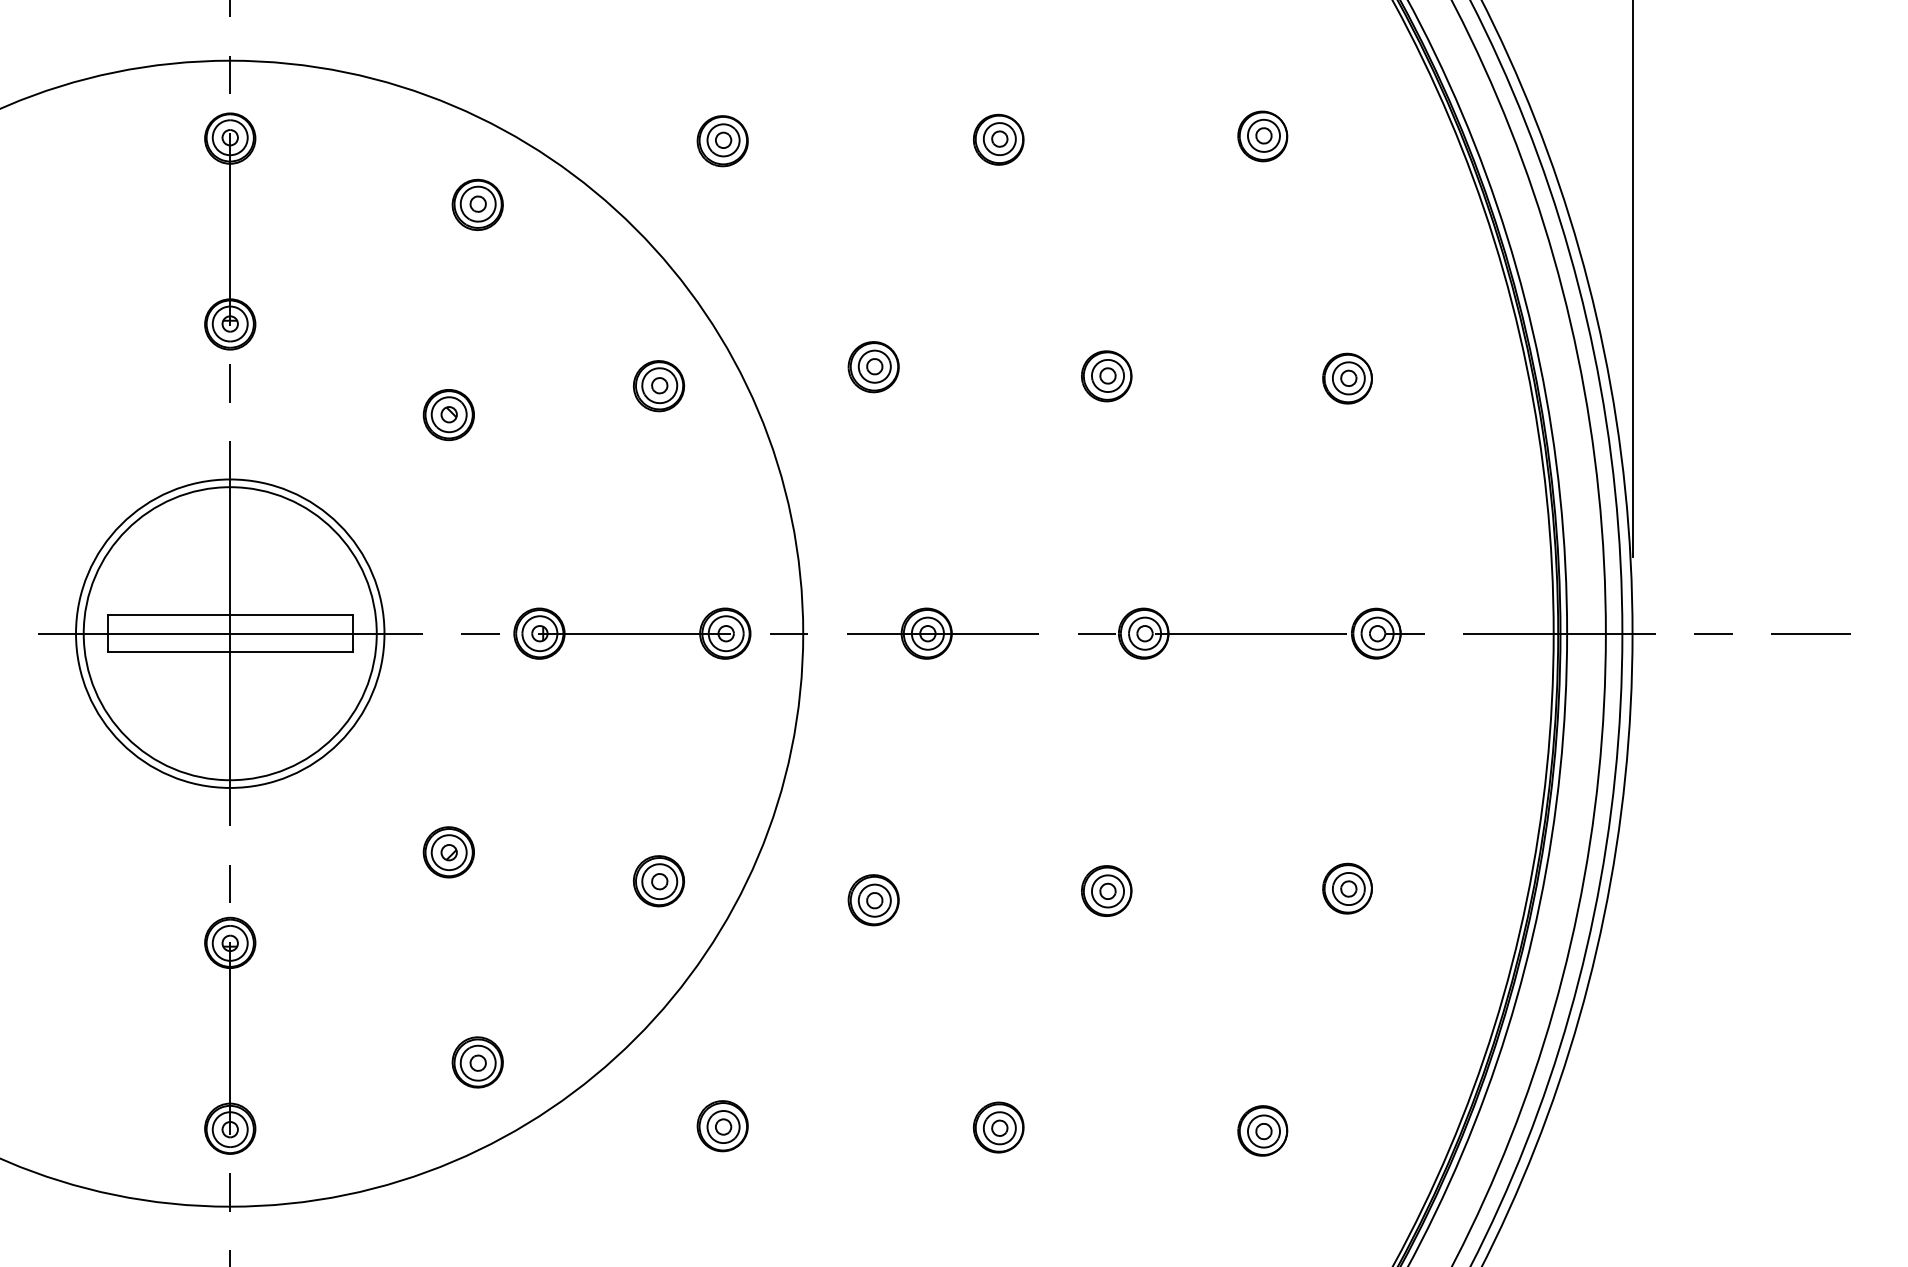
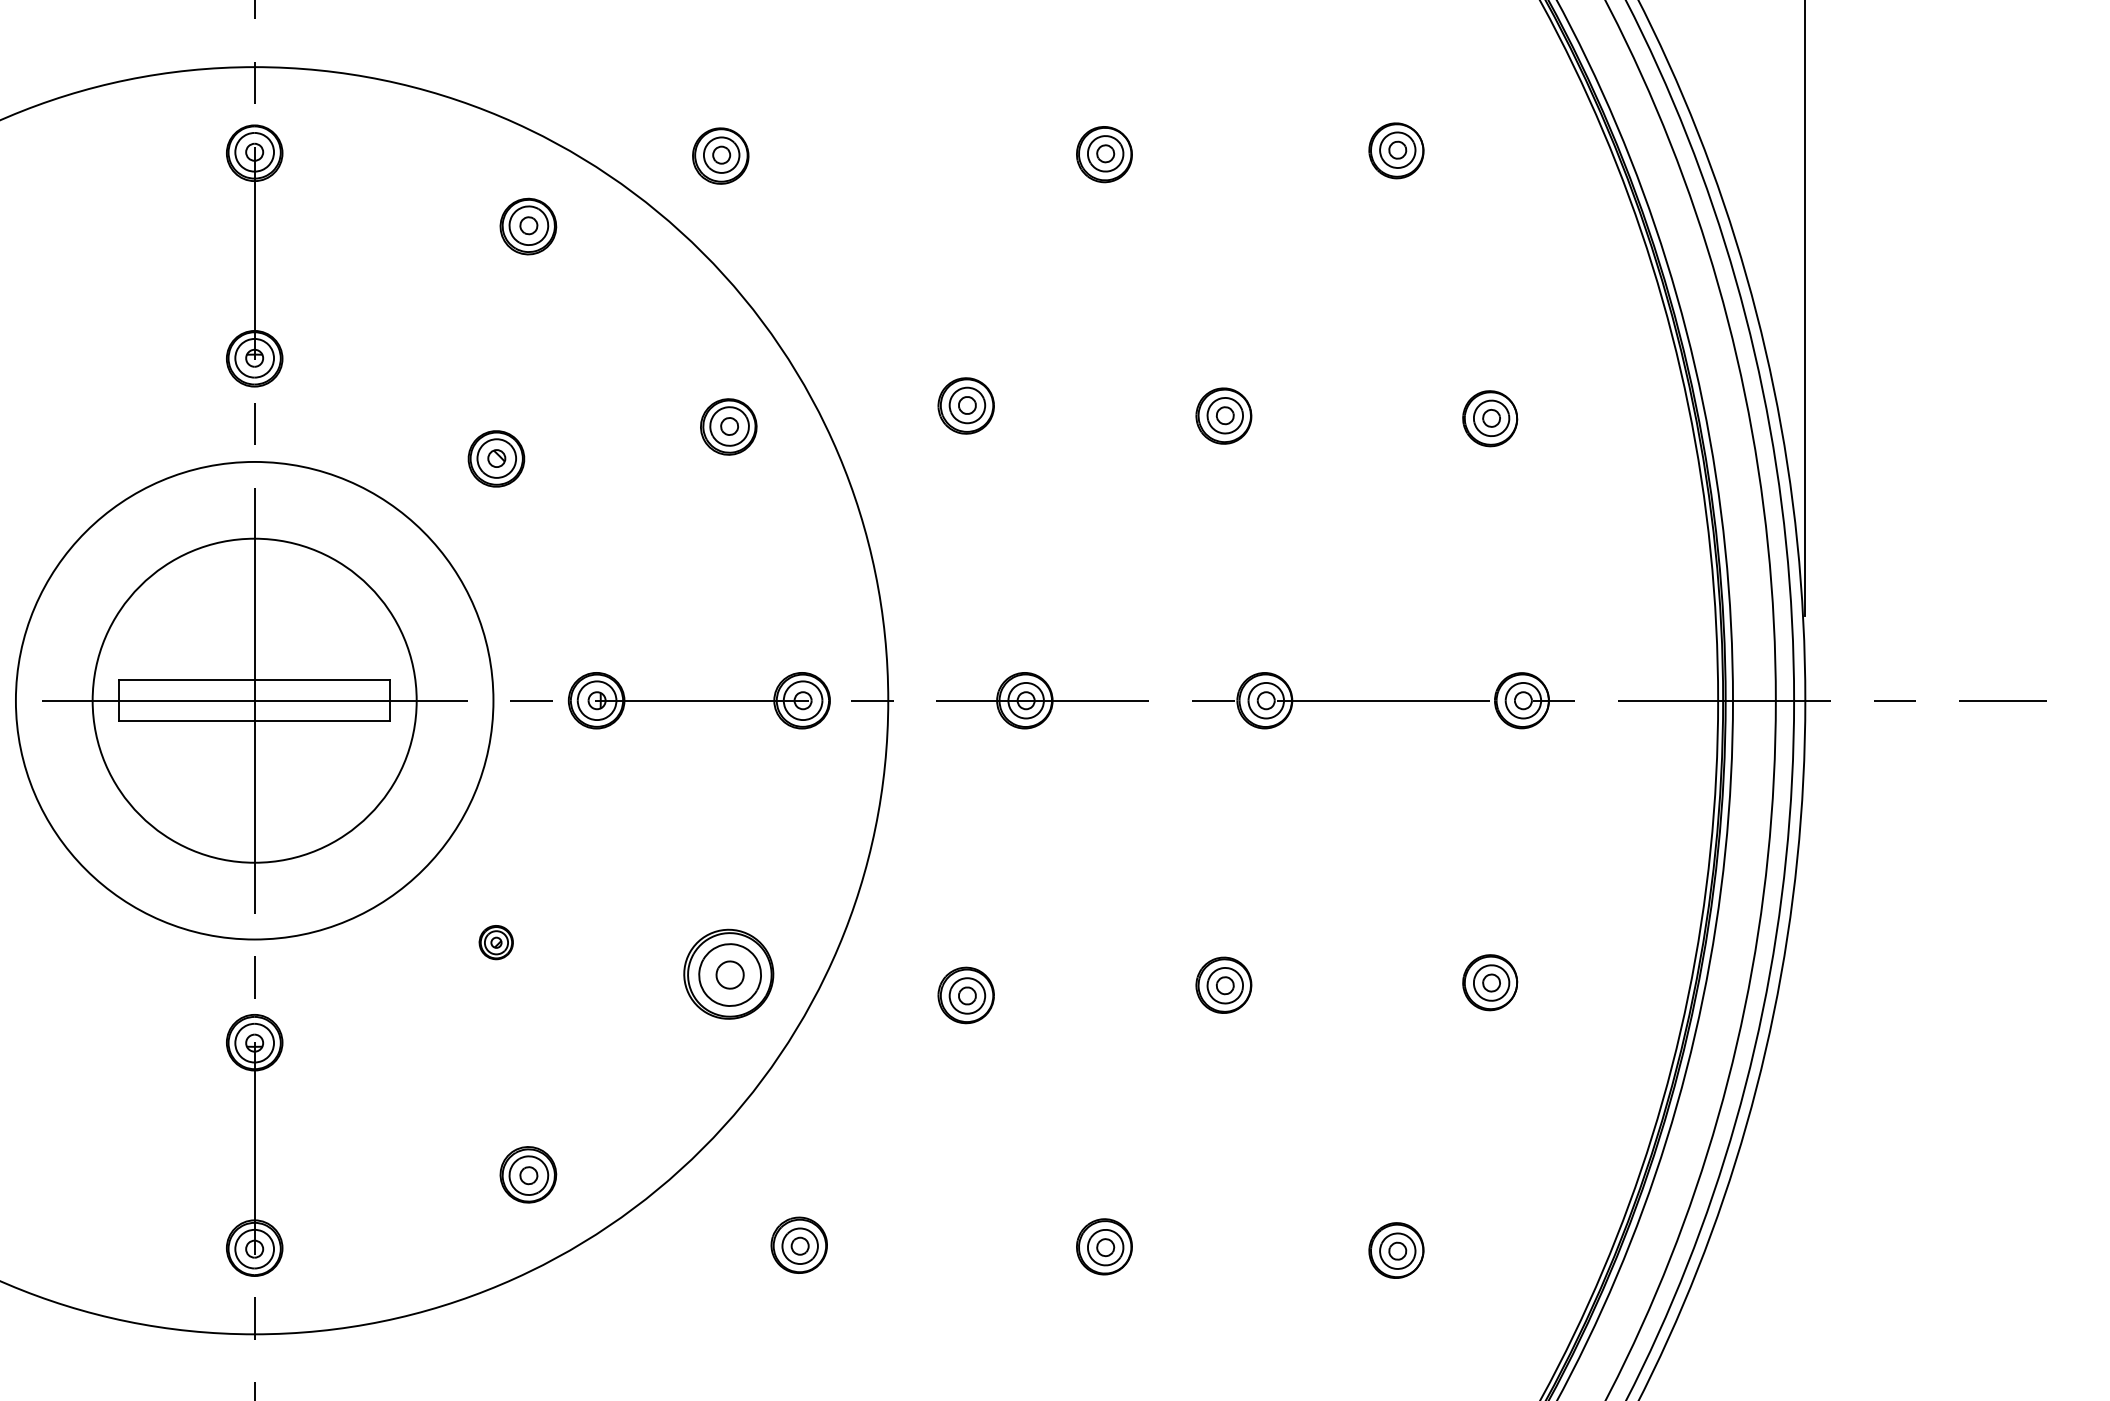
part: (722, 141) -> (720, 156), moved
circle: (230, 633) -> (254, 700), size x1.4
part: (448, 852) -> (496, 942), size x0.6
part: (658, 881) -> (728, 974), size x1.6

